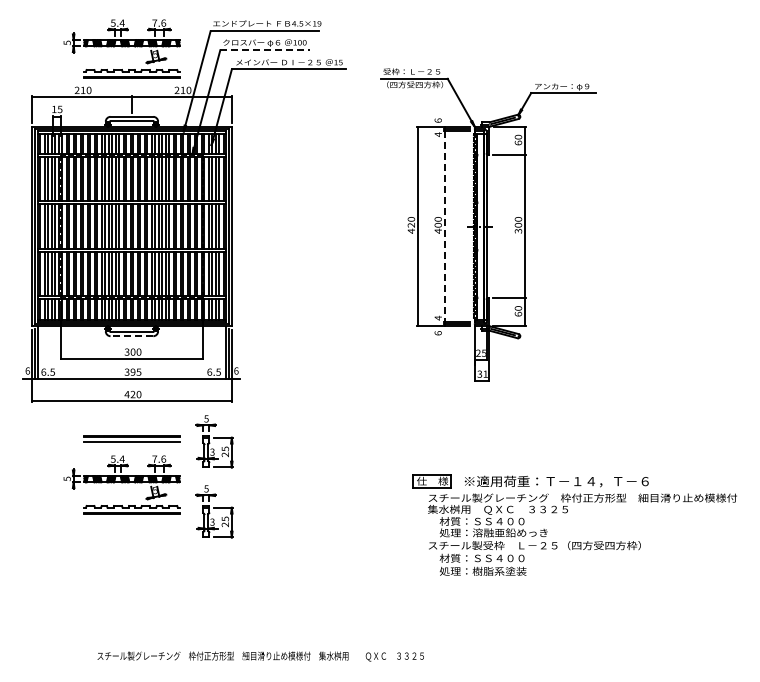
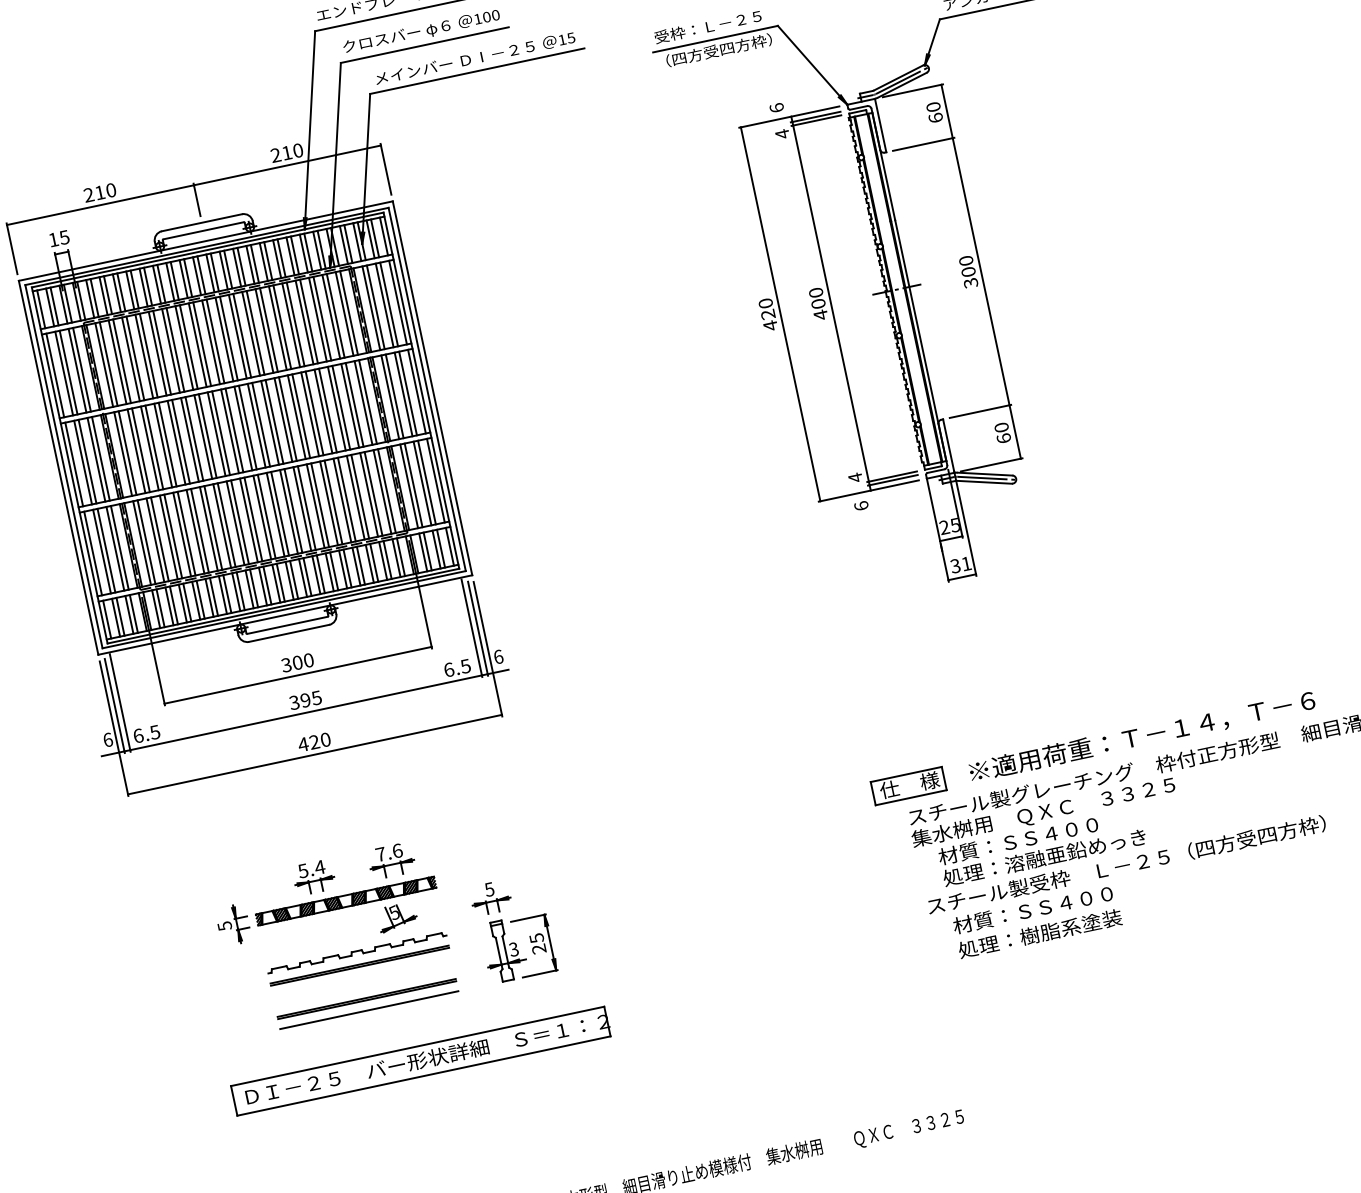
part: (121, 48) -> (155, 98), removed
line: (265, 50) -> (425, 45), dashed -> solid
line: (444, 227) -> (831, 305), dashed -> solid
line: (131, 336) -> (288, 634), dashed -> solid
part: (131, 438) -> (366, 1002), moved
part: (214, 441) -> (485, 797), removed
part: (152, 568) -> (420, 1060), added

